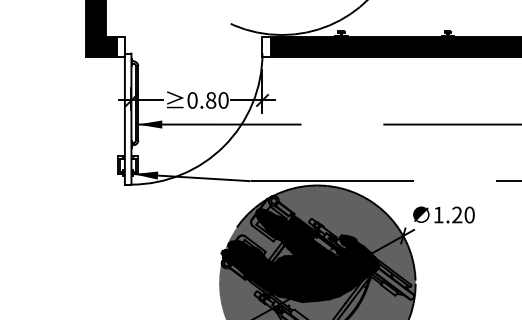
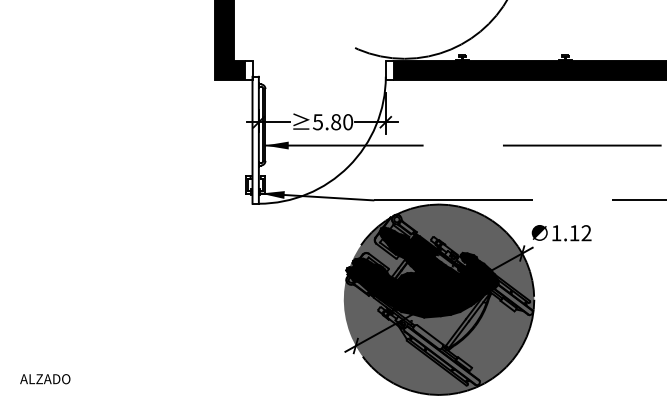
text: (191, 100) -> (317, 122), 0.80 -> 5.80
text: (463, 215) -> (580, 233), 1.20 -> 1.12

